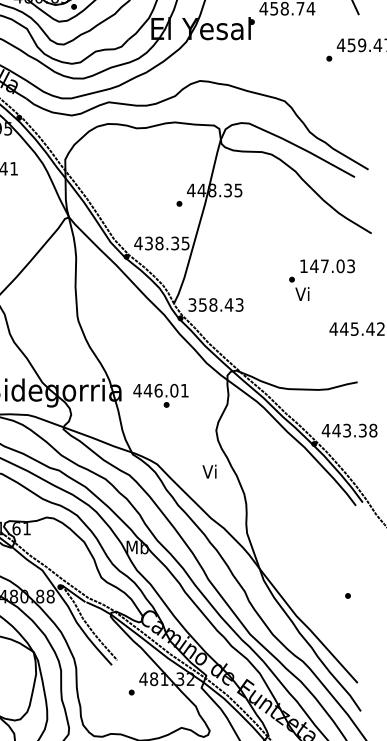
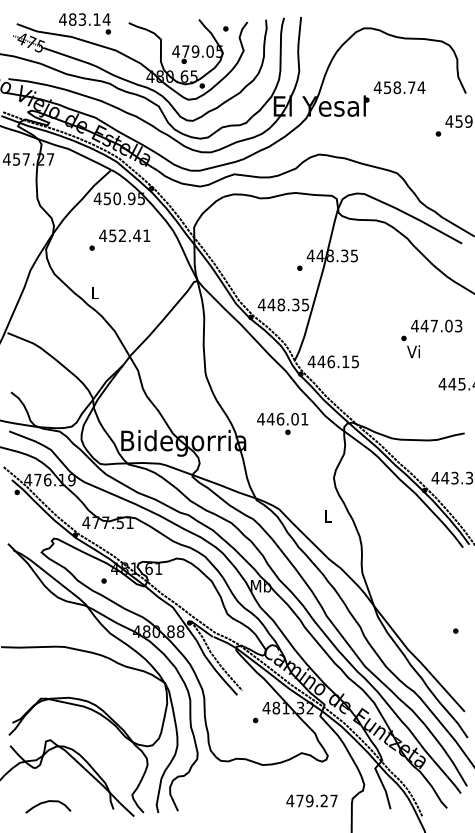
text: (148, 242) -> (271, 304), 438.35 -> 448.35
text: (303, 266) -> (414, 326), 147.03 -> 447.03
text: (215, 304) -> (333, 361), 358.43 -> 446.15
text: (160, 395) -> (282, 423), moved
text: (209, 471) -> (327, 515), Vi -> L

